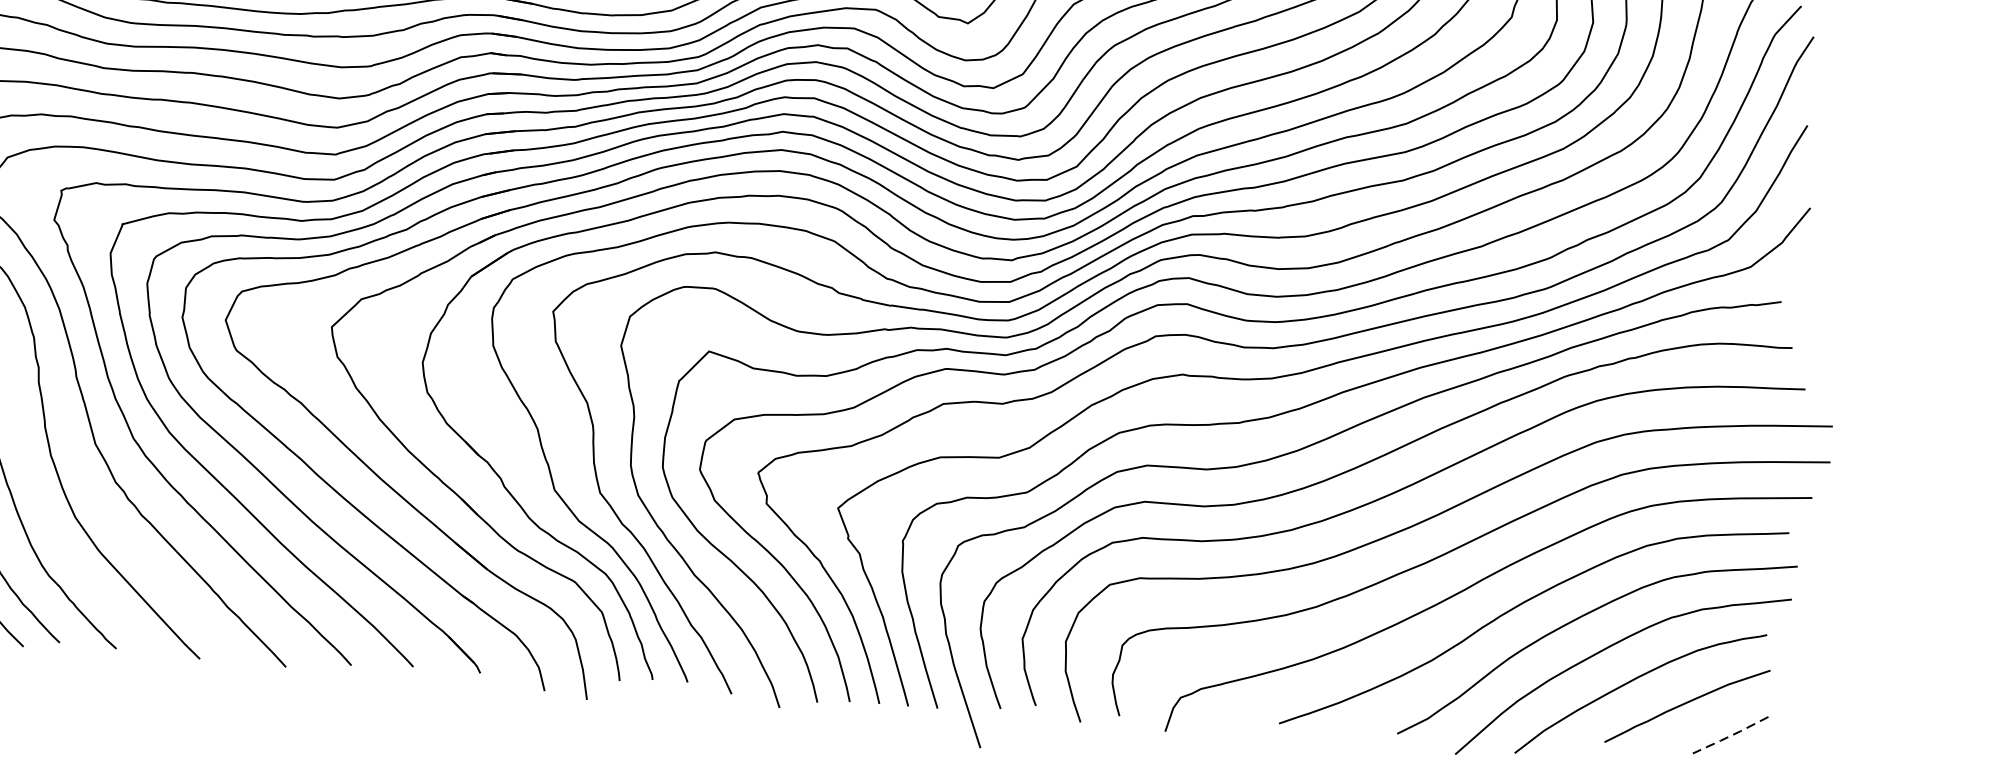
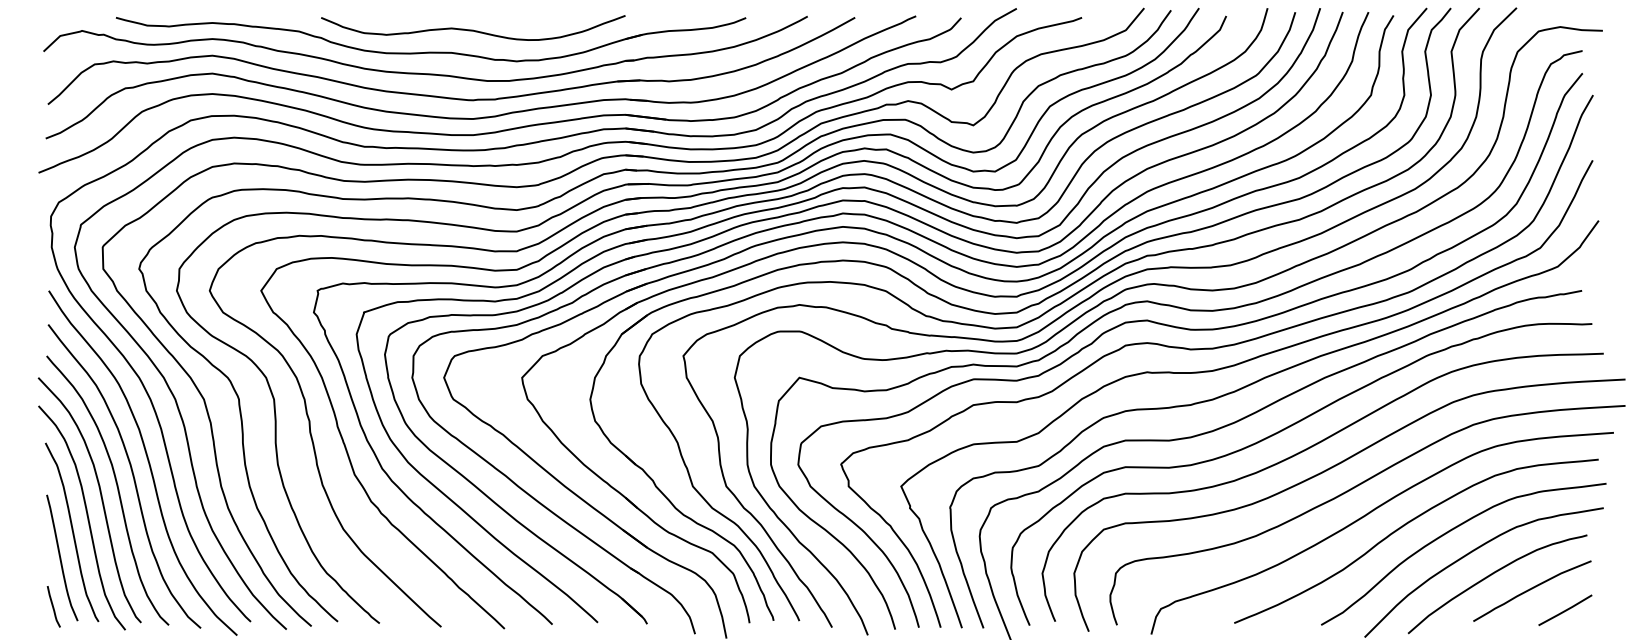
line: (1730, 735) -> (1565, 610), dashed -> solid

